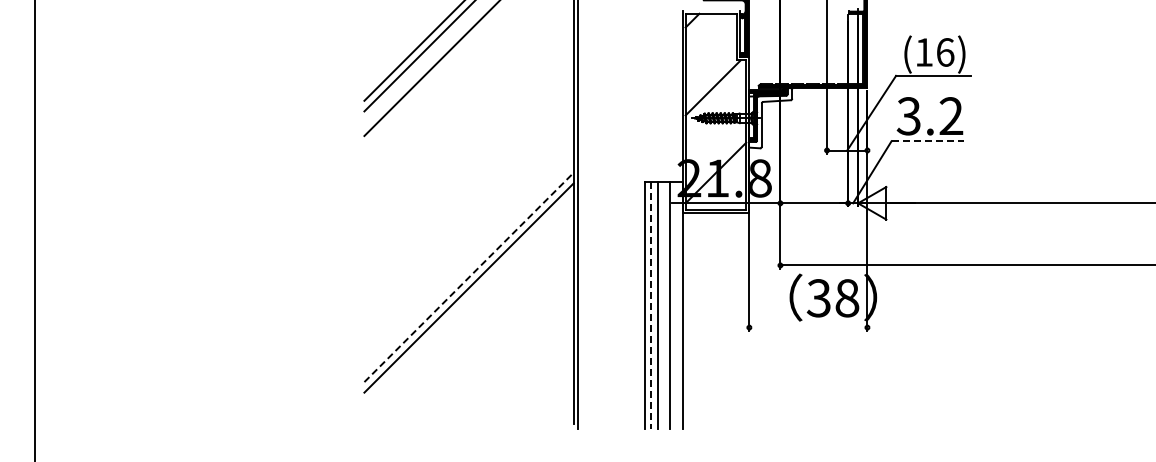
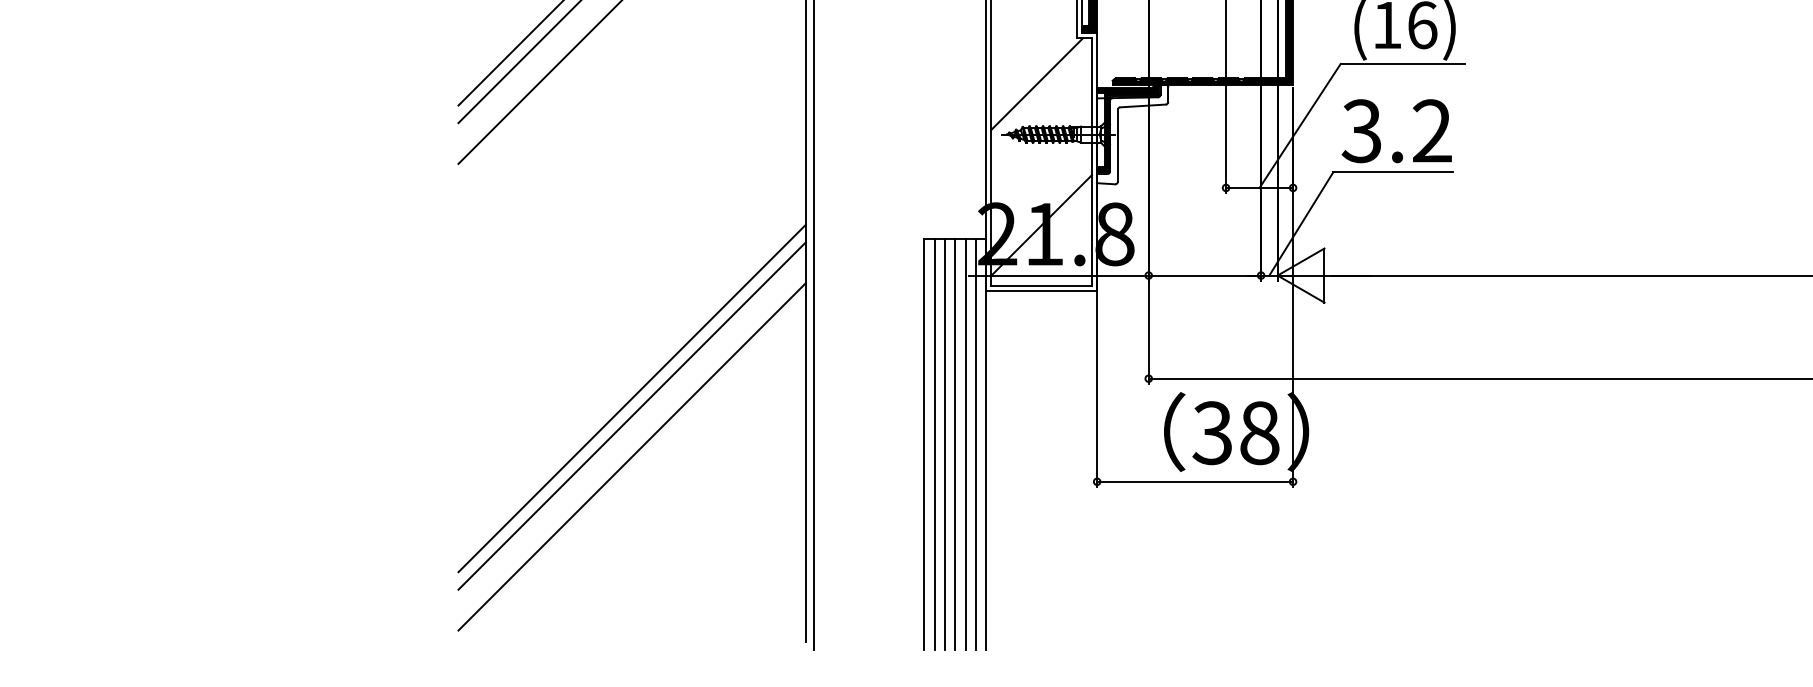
line: (928, 141) -> (1394, 173), dashed -> solid
line: (469, 277) -> (632, 398), dashed -> solid
line: (663, 304) -> (954, 443), added
line: (676, 304) -> (976, 443), added
line: (651, 305) -> (934, 445), dashed -> solid
line: (468, 312) -> (631, 456), added
line: (808, 327) -> (1195, 481), added

